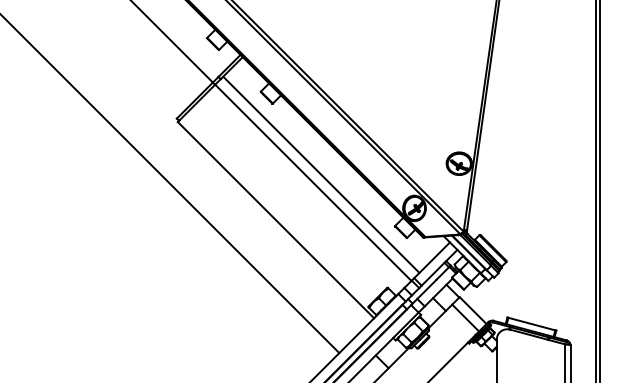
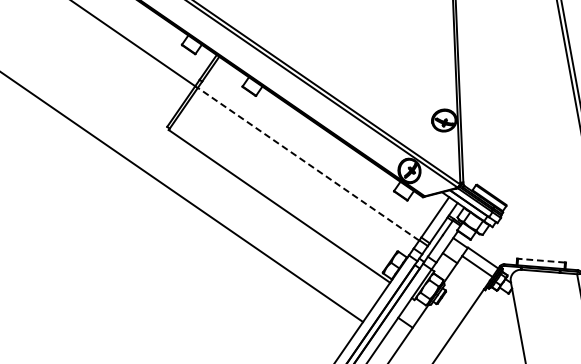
line: (321, 174) -> (314, 154), removed
line: (313, 182) -> (308, 163), solid -> dashed
line: (531, 323) -> (541, 260), solid -> dashed

